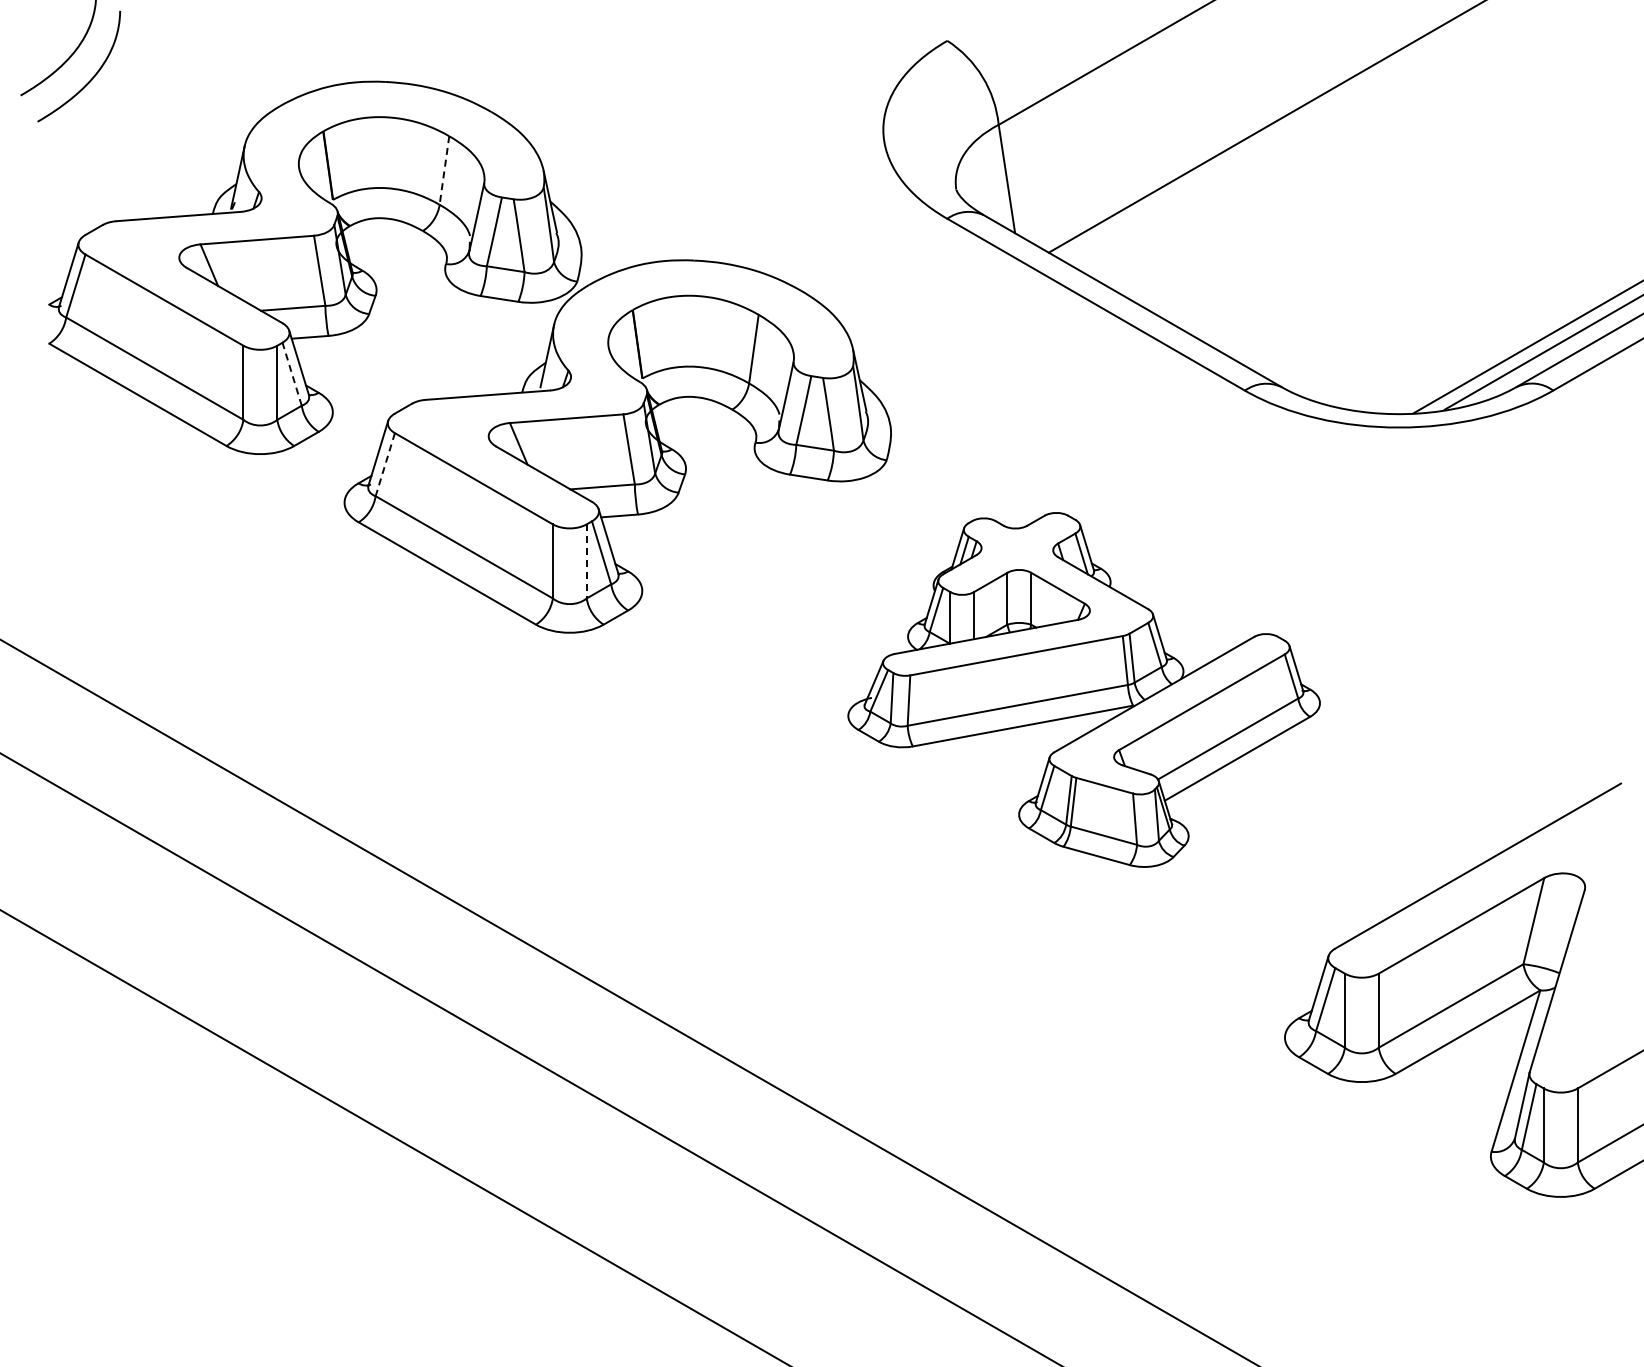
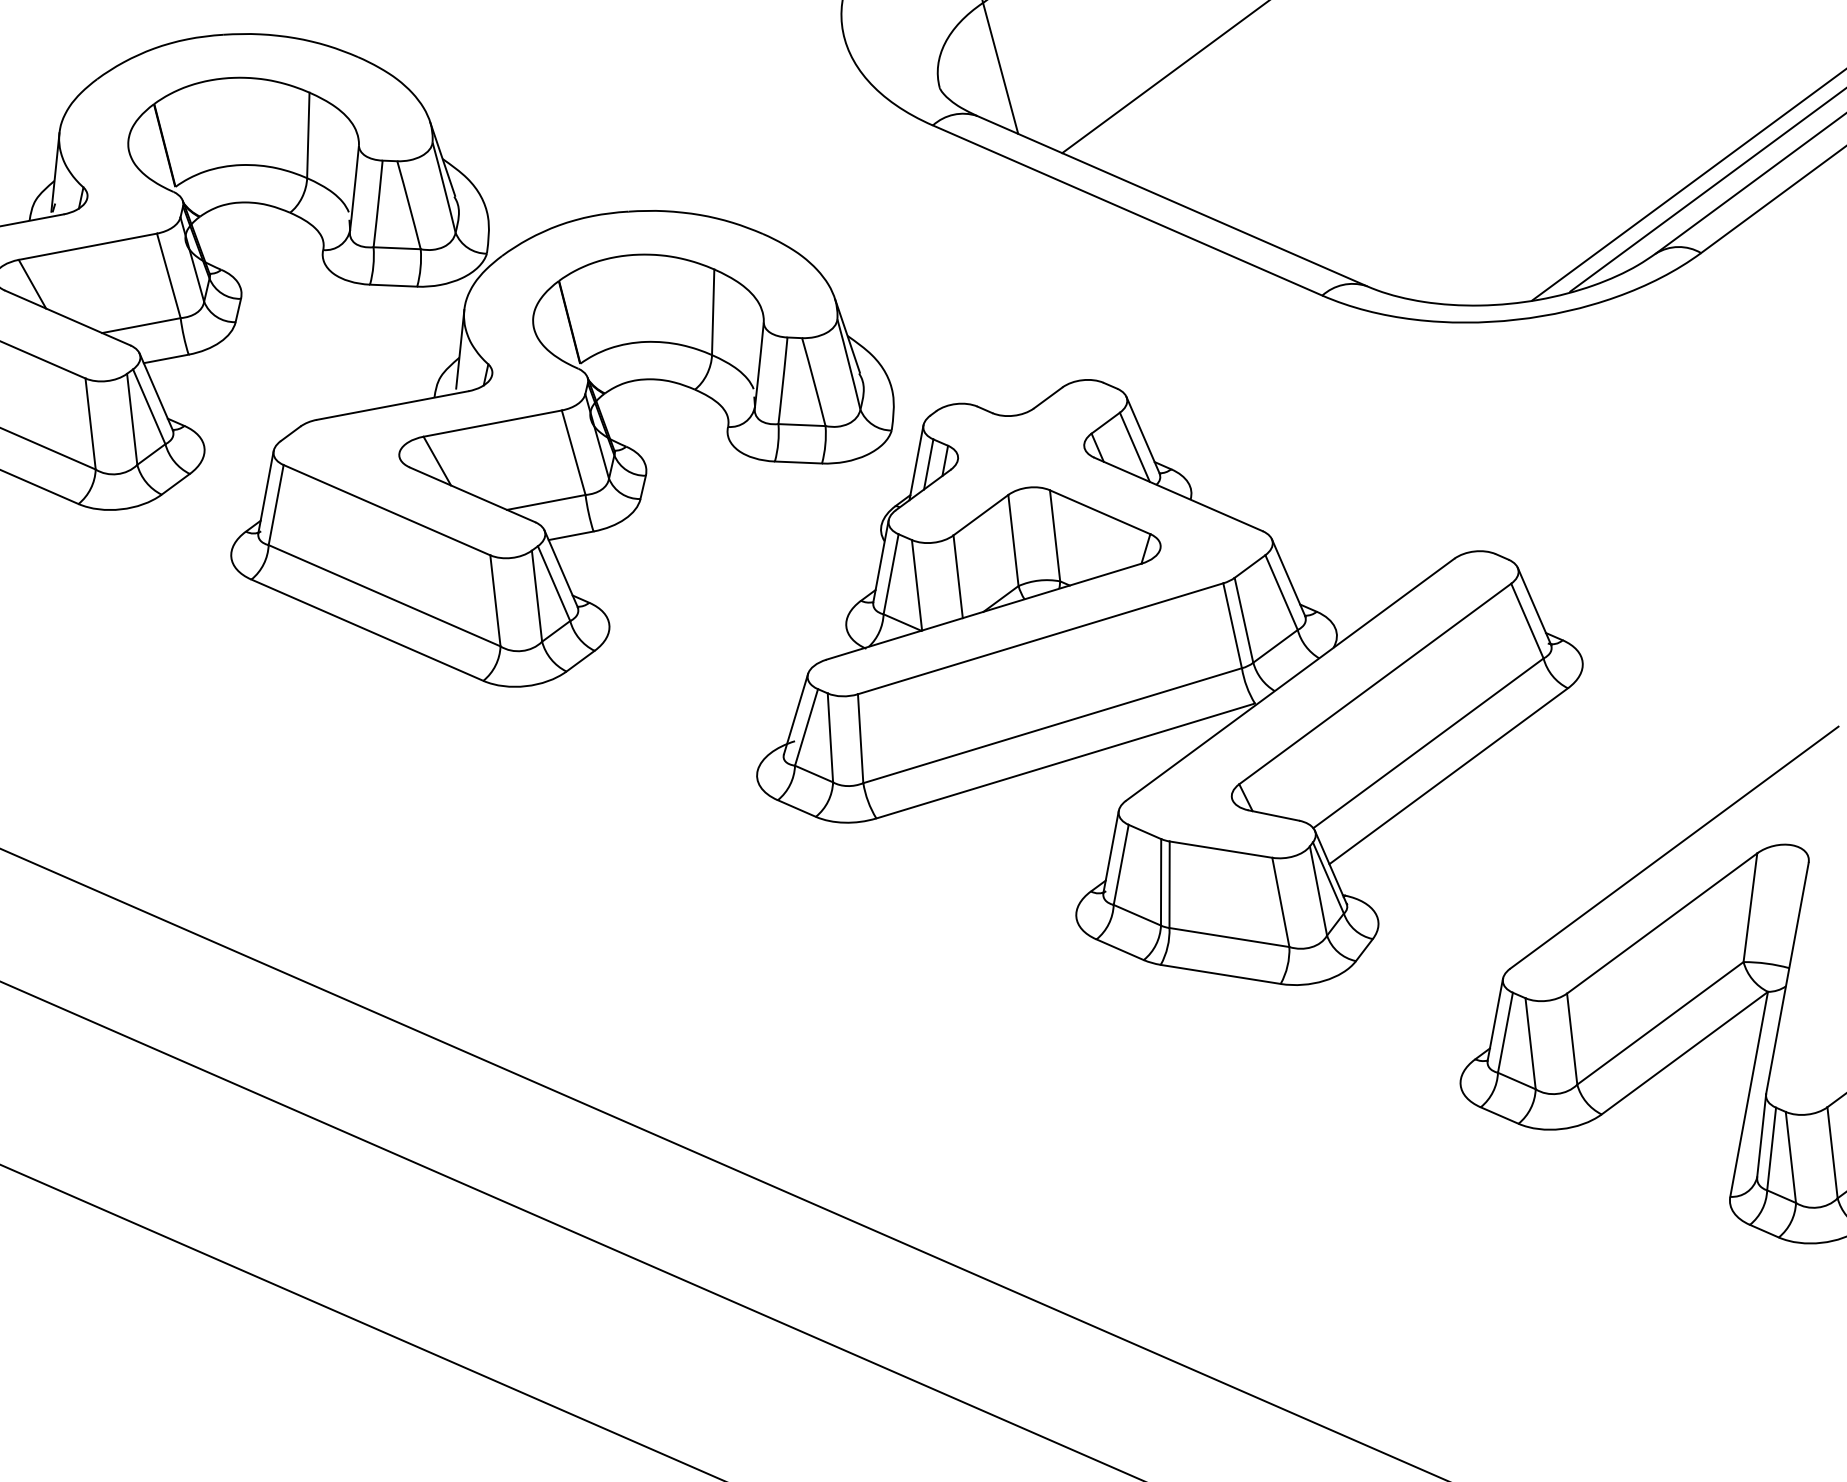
line: (444, 170) -> (308, 135), dashed -> solid
line: (292, 374) -> (149, 407), dashed -> solid
line: (385, 464) -> (276, 504), dashed -> solid
line: (586, 561) -> (536, 596), dashed -> solid
part: (1083, 689) -> (1165, 685), size x1.43

